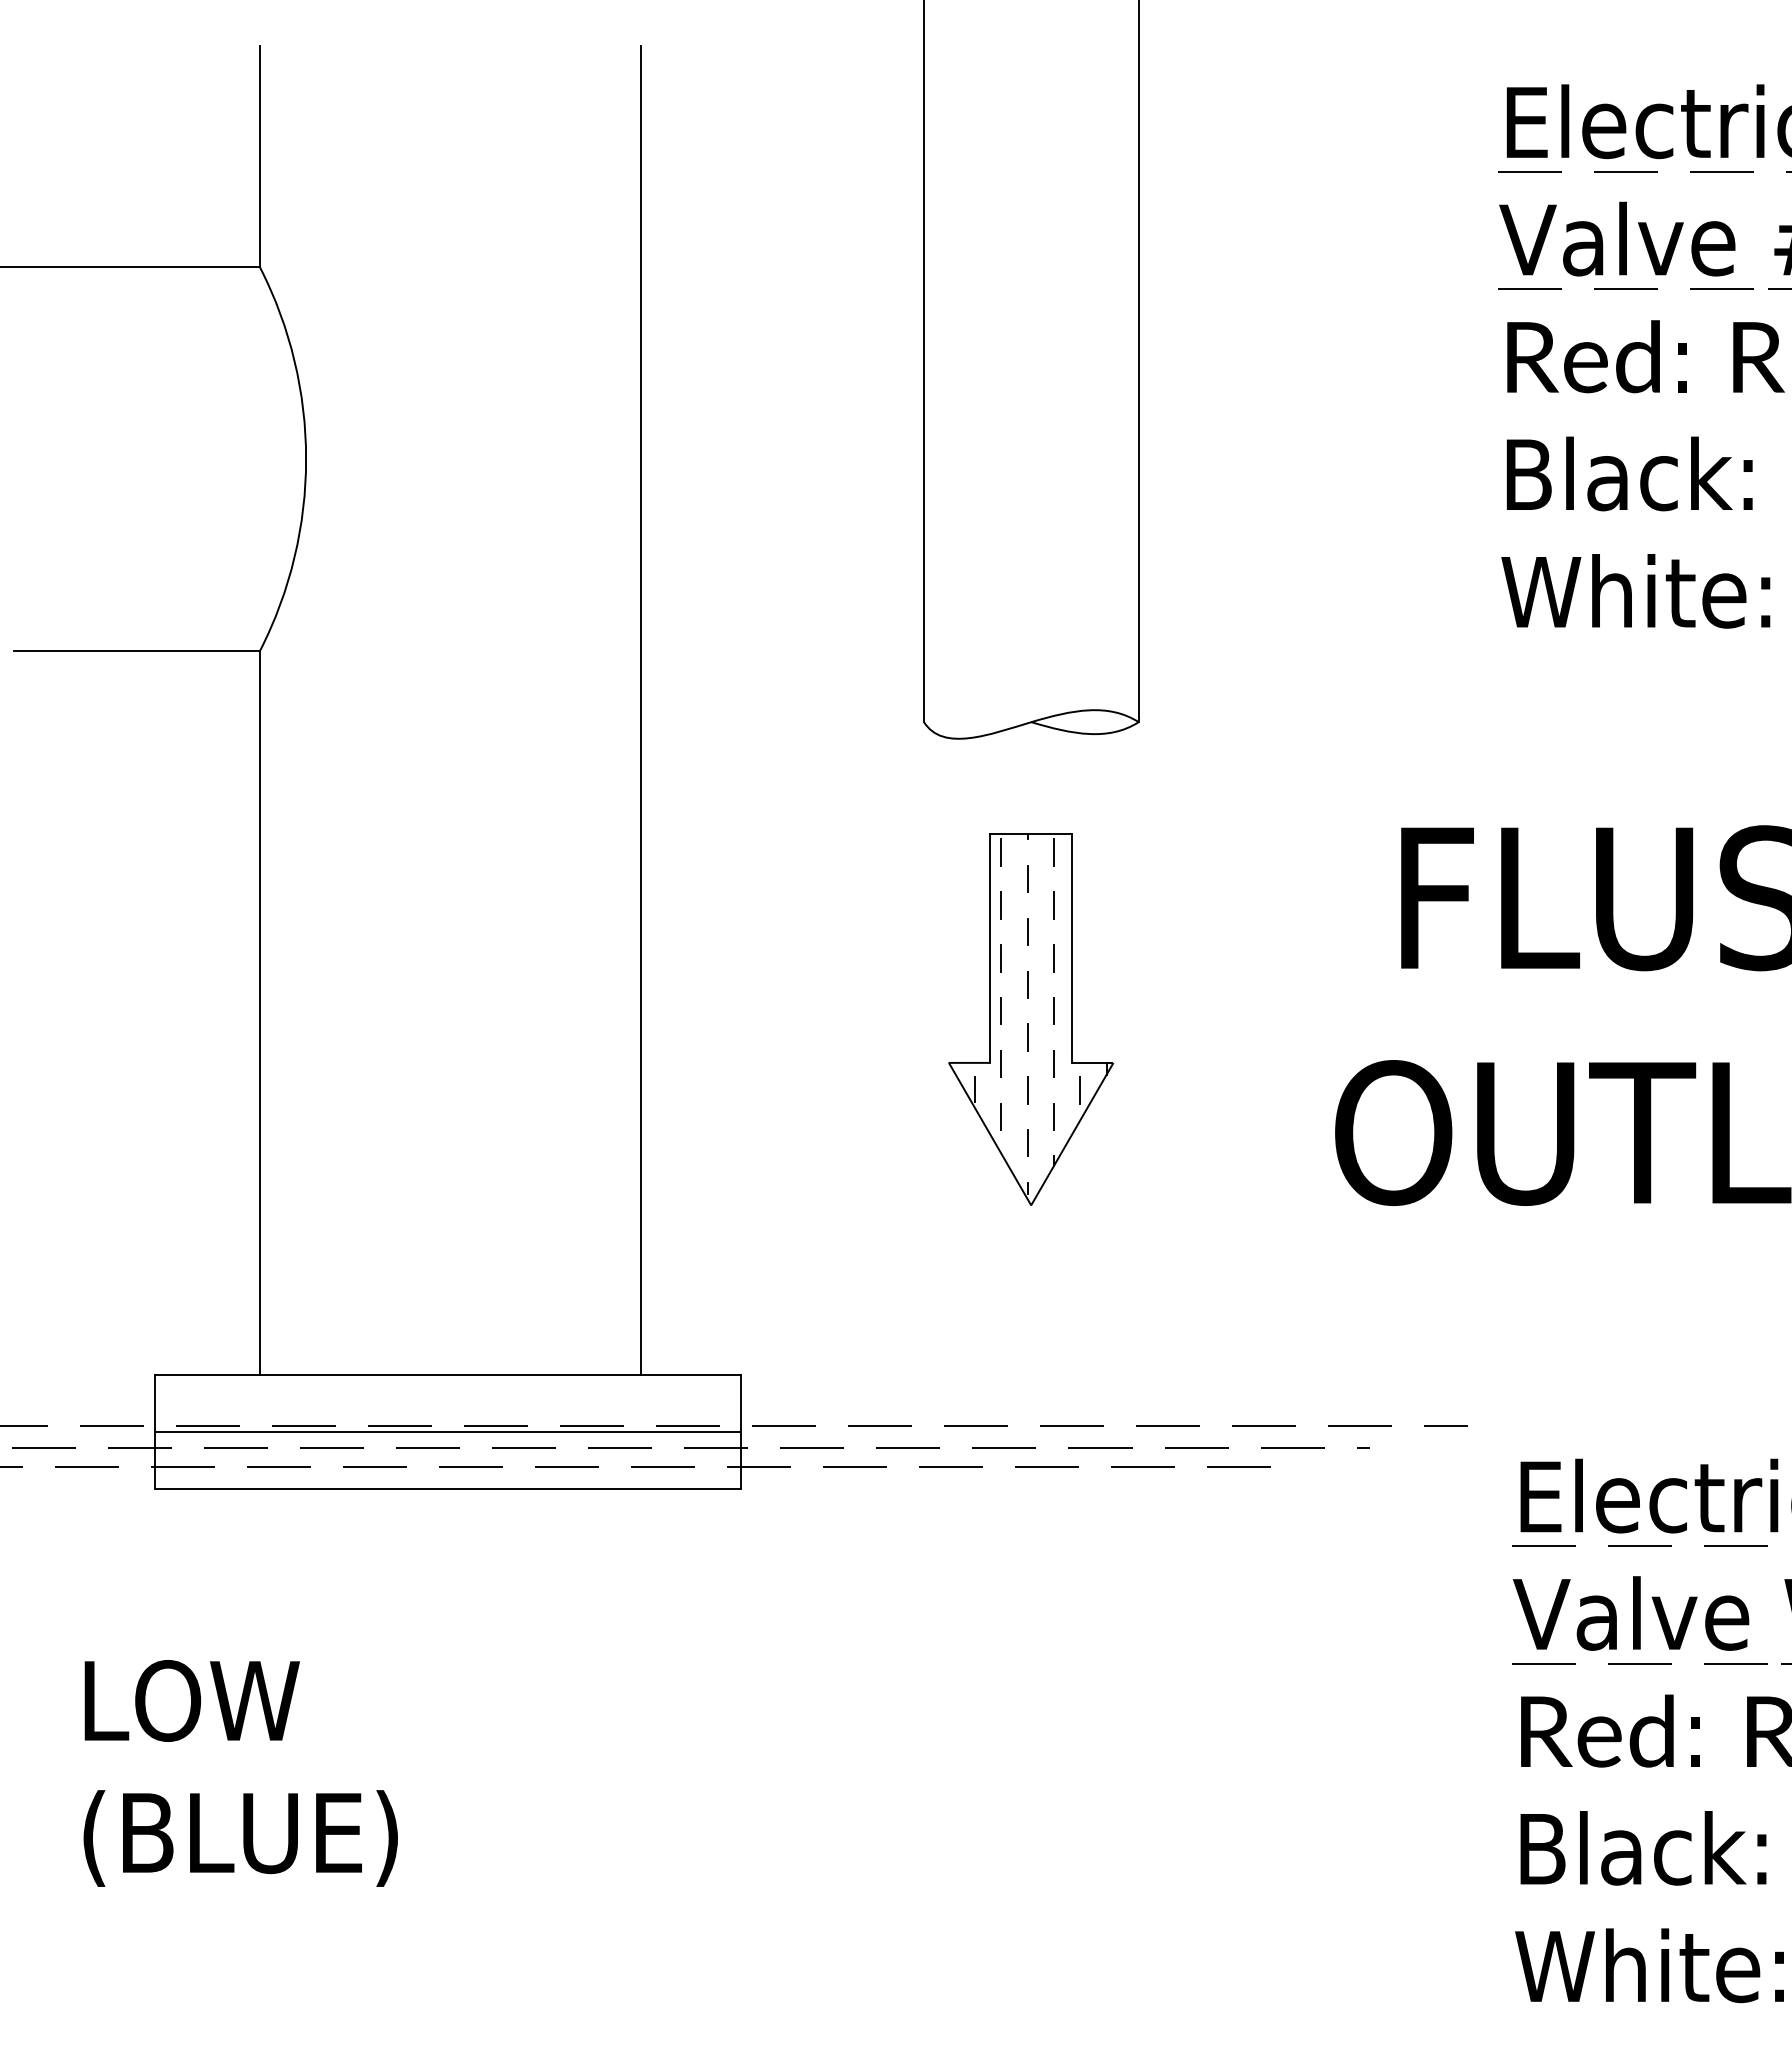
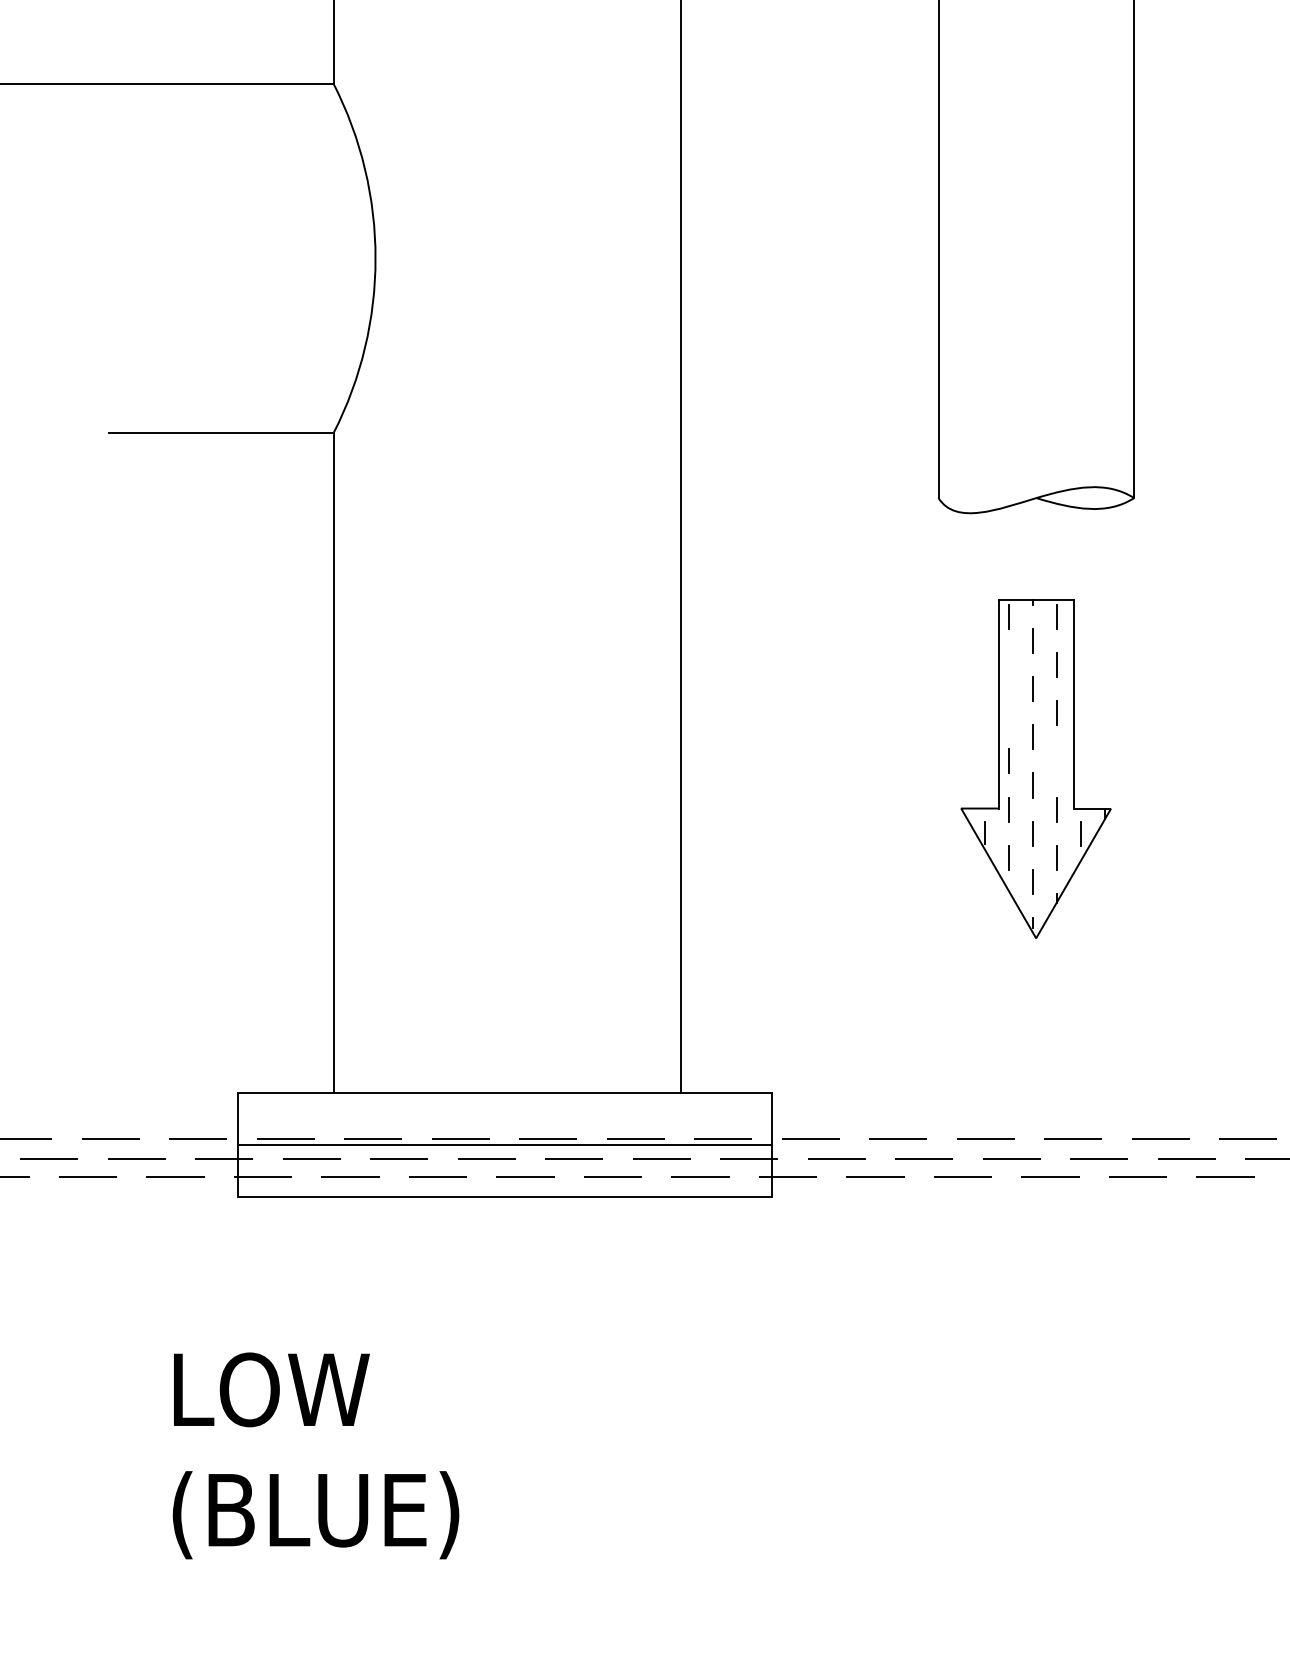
line: (1001, 905) -> (1009, 665), removed
line: (1001, 958) -> (1009, 713), removed
line: (1053, 1010) -> (1056, 760), removed

